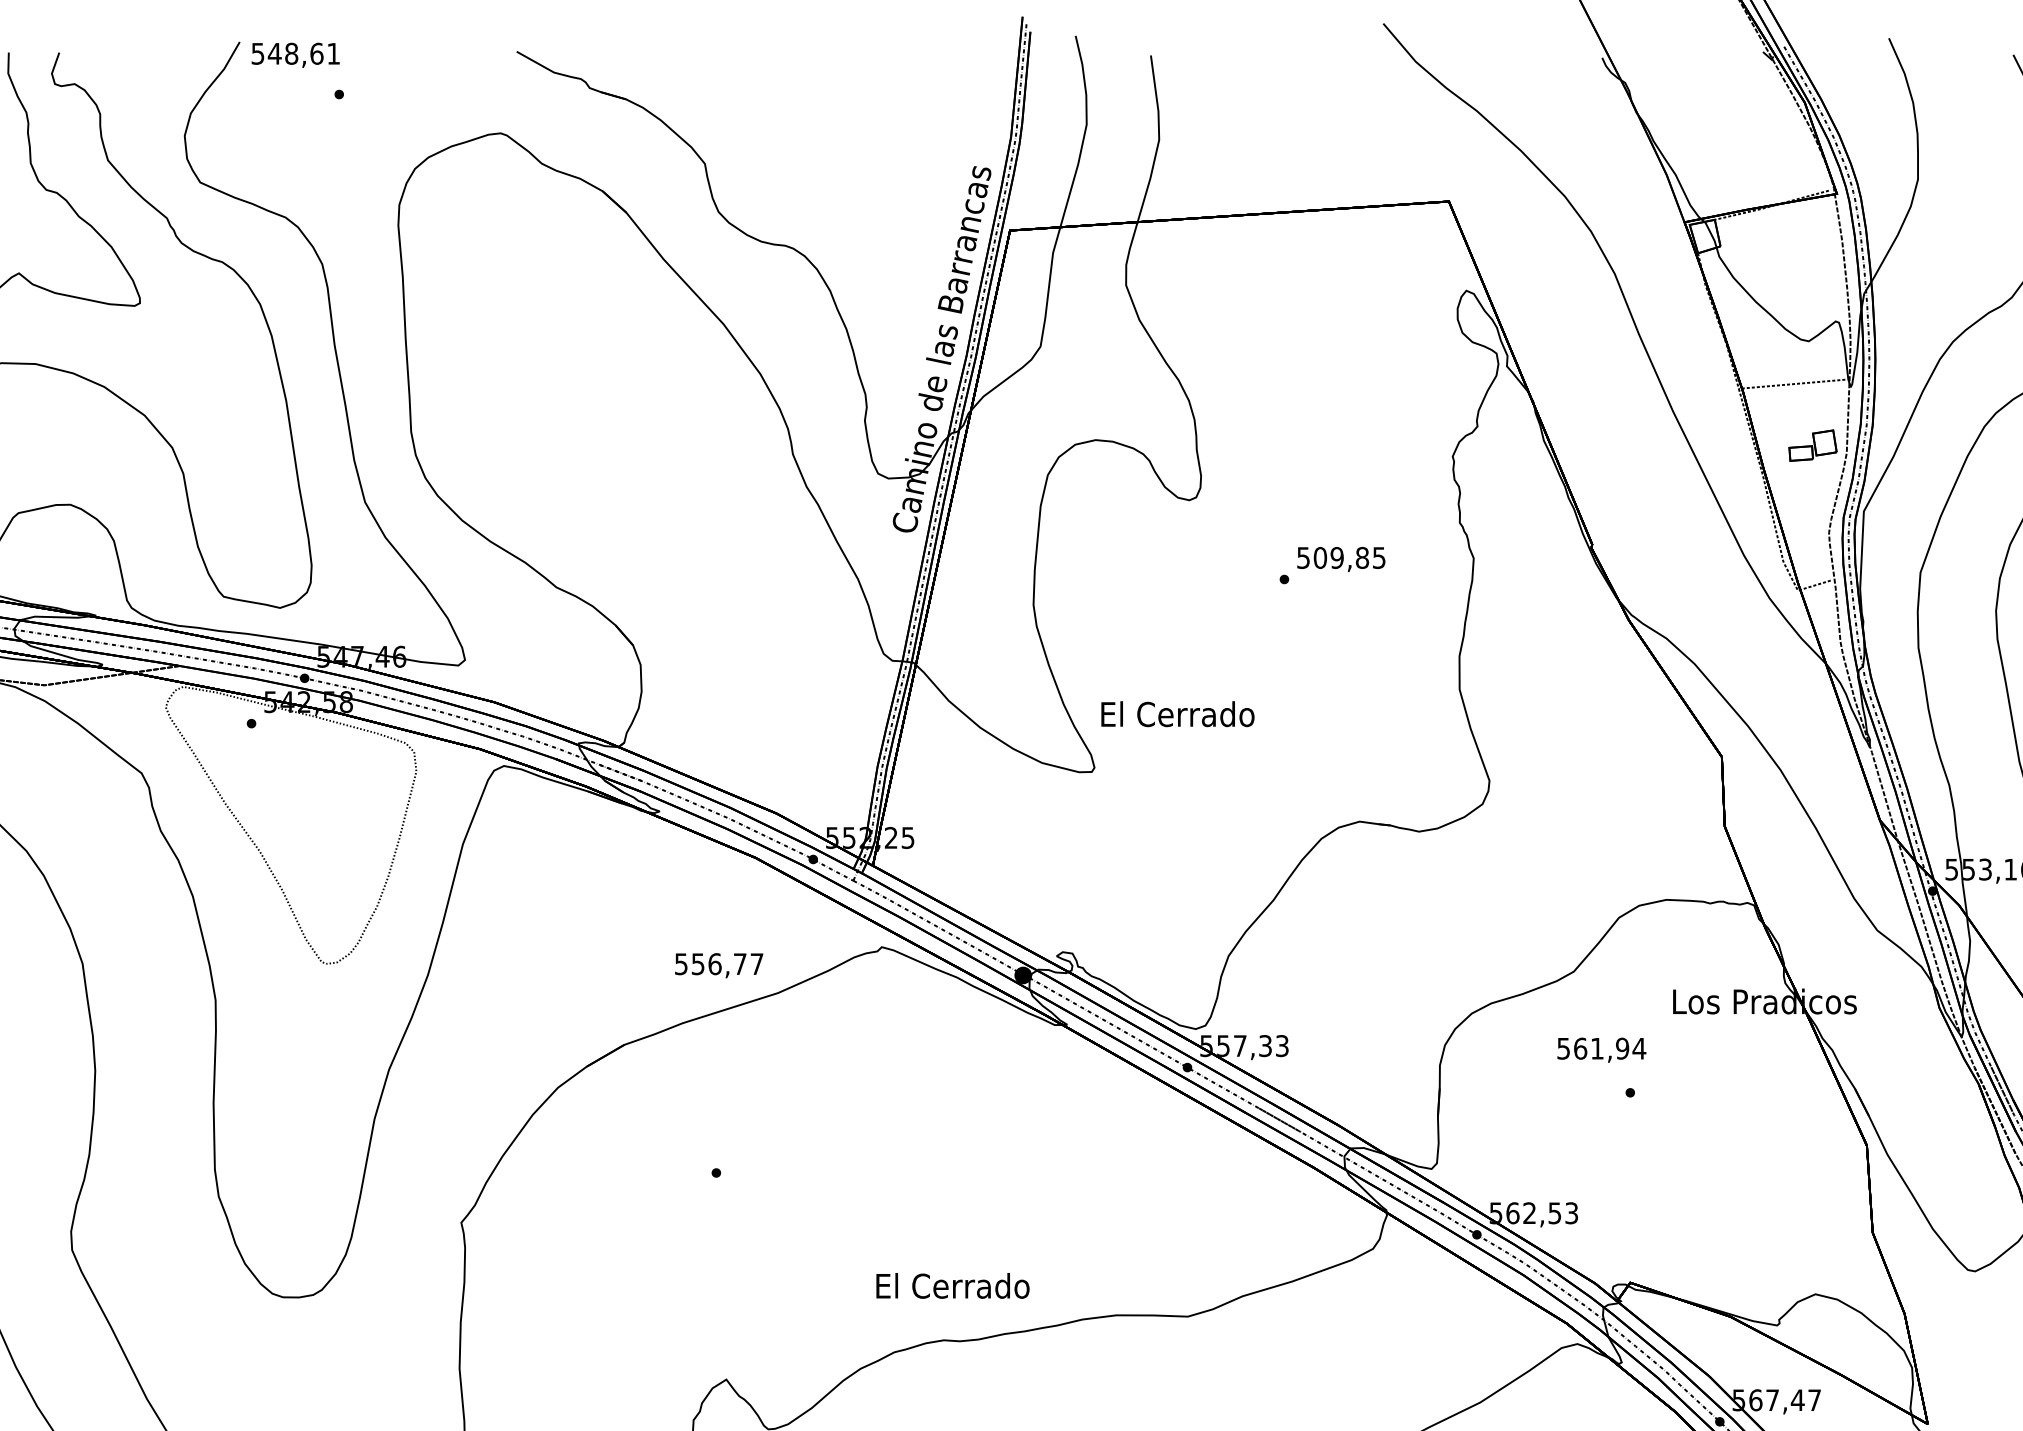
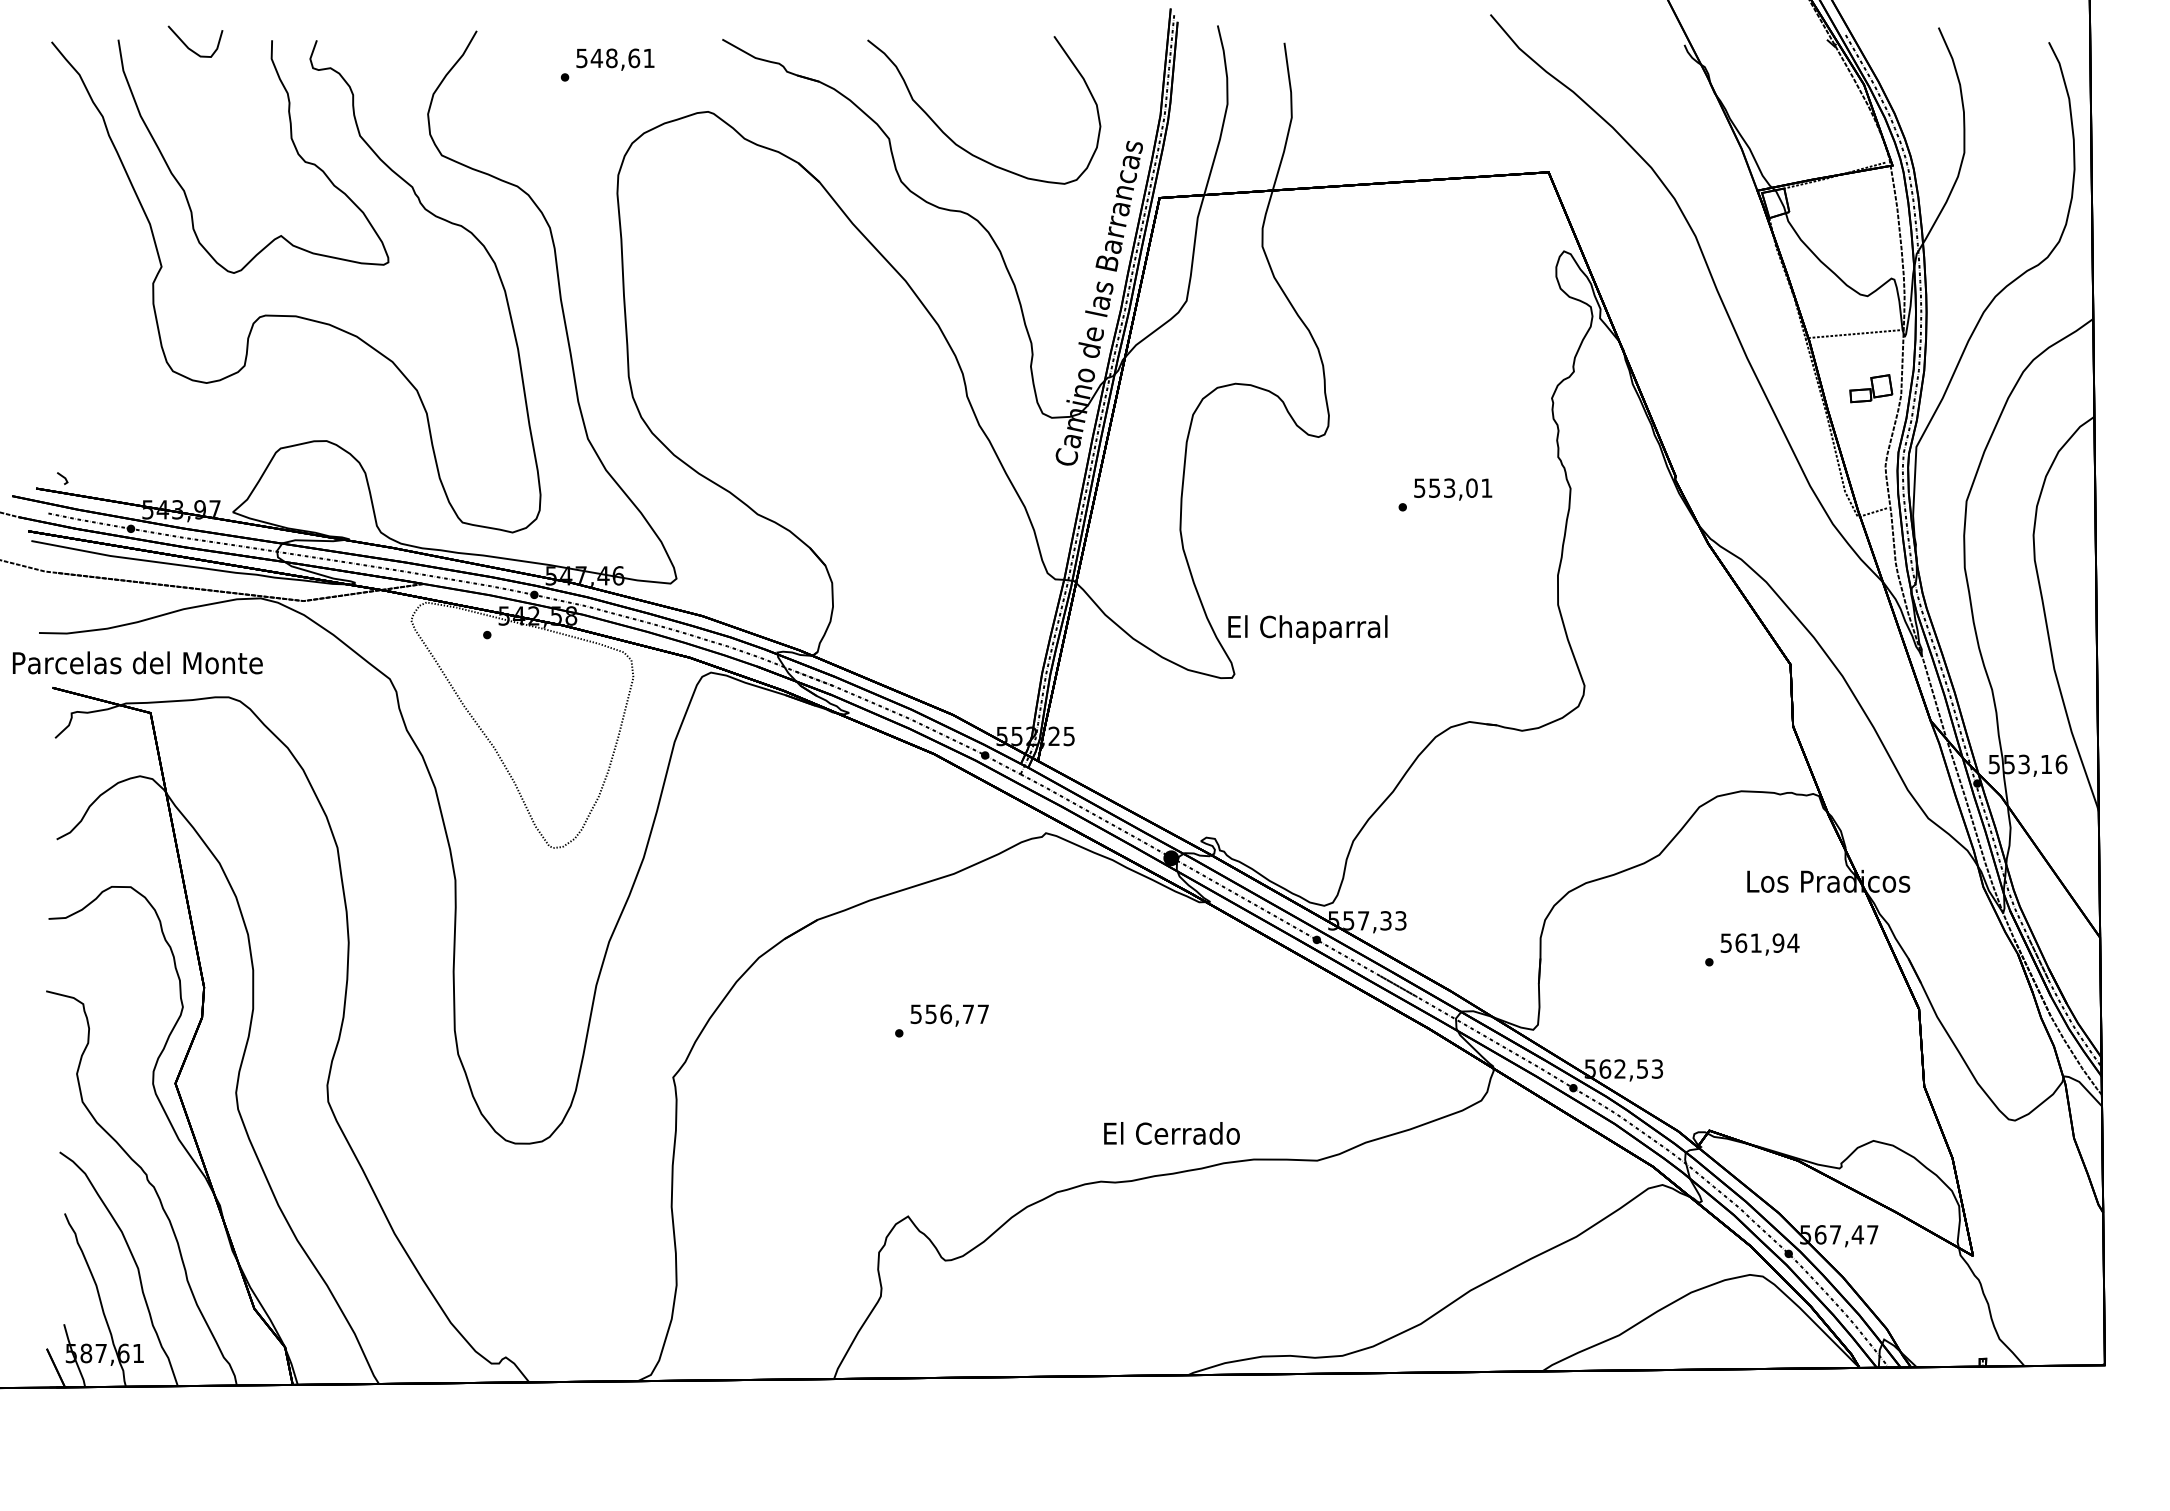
text: (295, 55) -> (615, 59), moved
curve: (786, 172) -> (961, 146), added
text: (1349, 557) -> (1460, 487), 509,85 -> 553,01
text: (1176, 717) -> (1307, 629), El Cerrado -> El Chaparral
text: (718, 965) -> (949, 1015), moved
text: (1601, 1050) -> (1759, 944), moved
text: (952, 1285) -> (1171, 1133), moved

